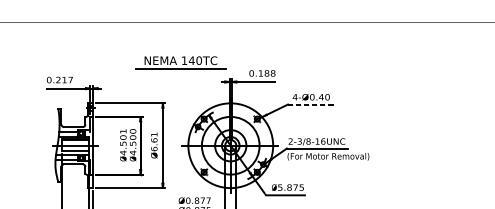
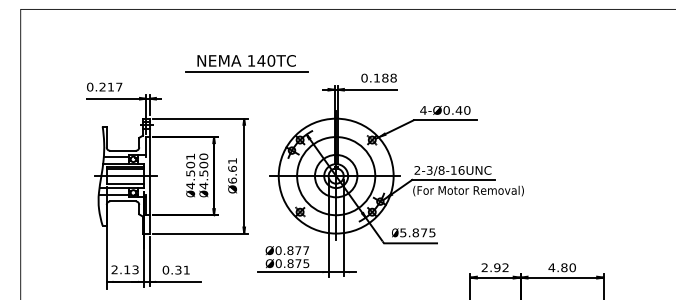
part: (180, 62) -> (246, 63), moved
line: (311, 104) -> (445, 120), dashed -> solid

